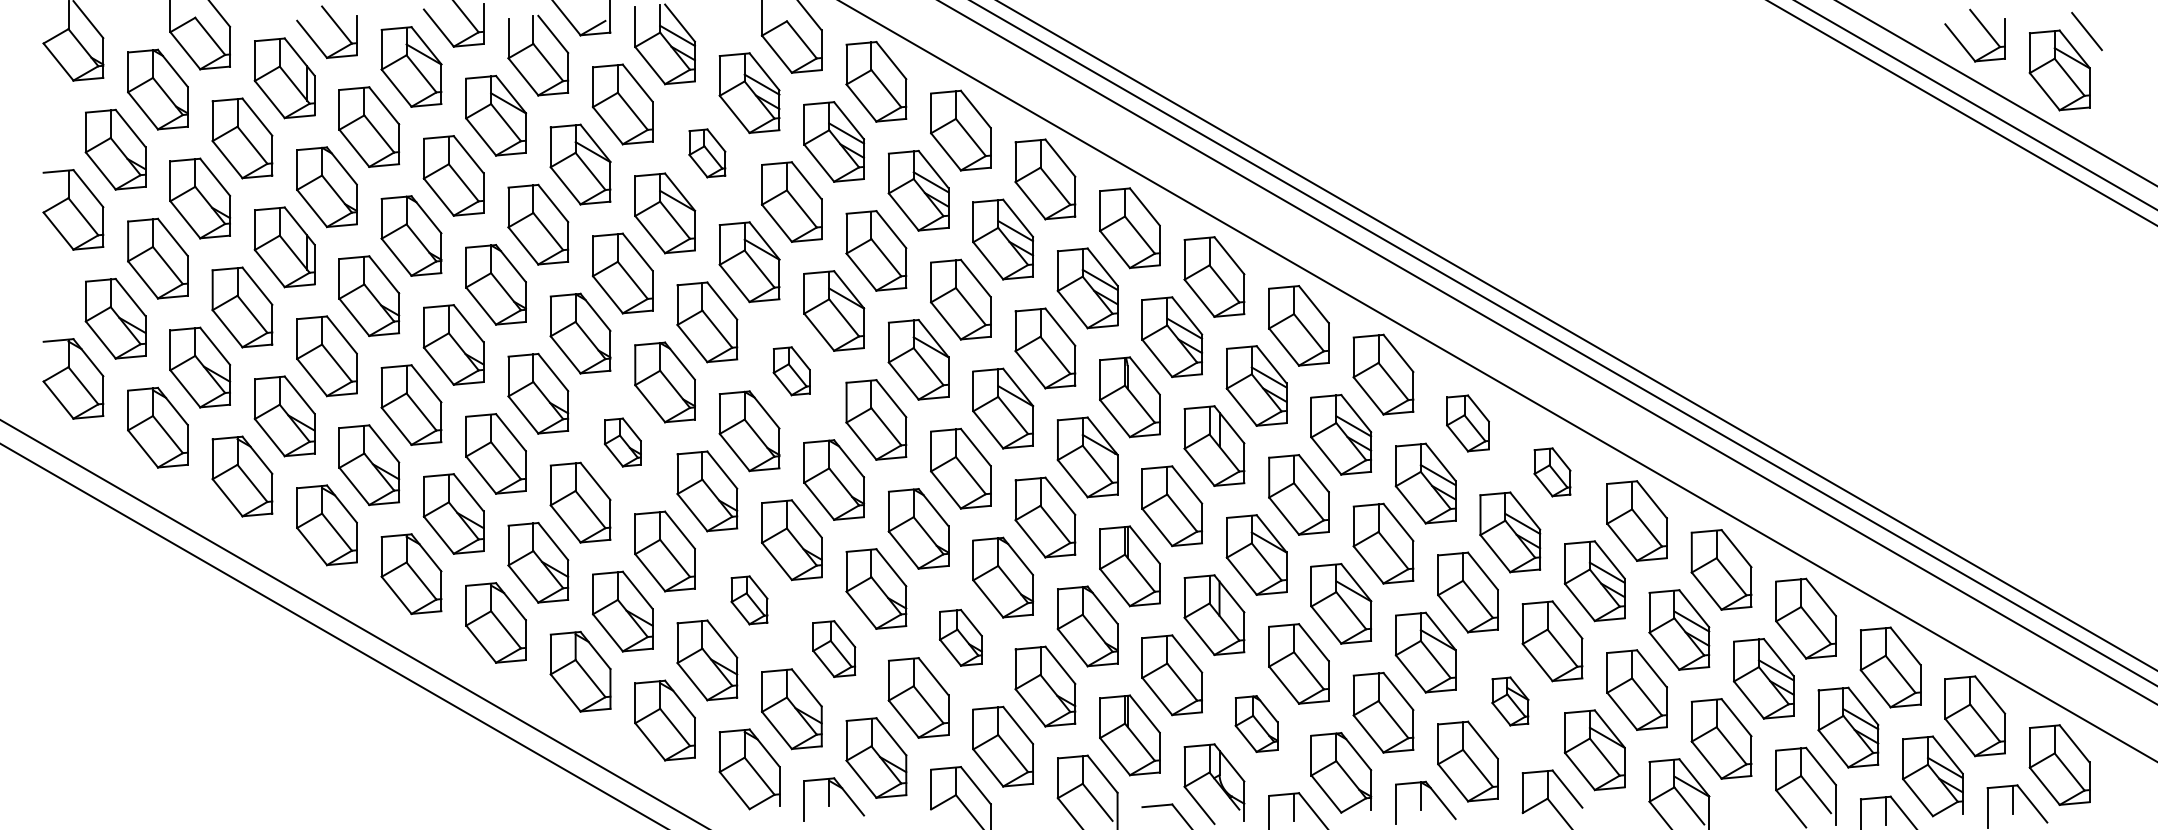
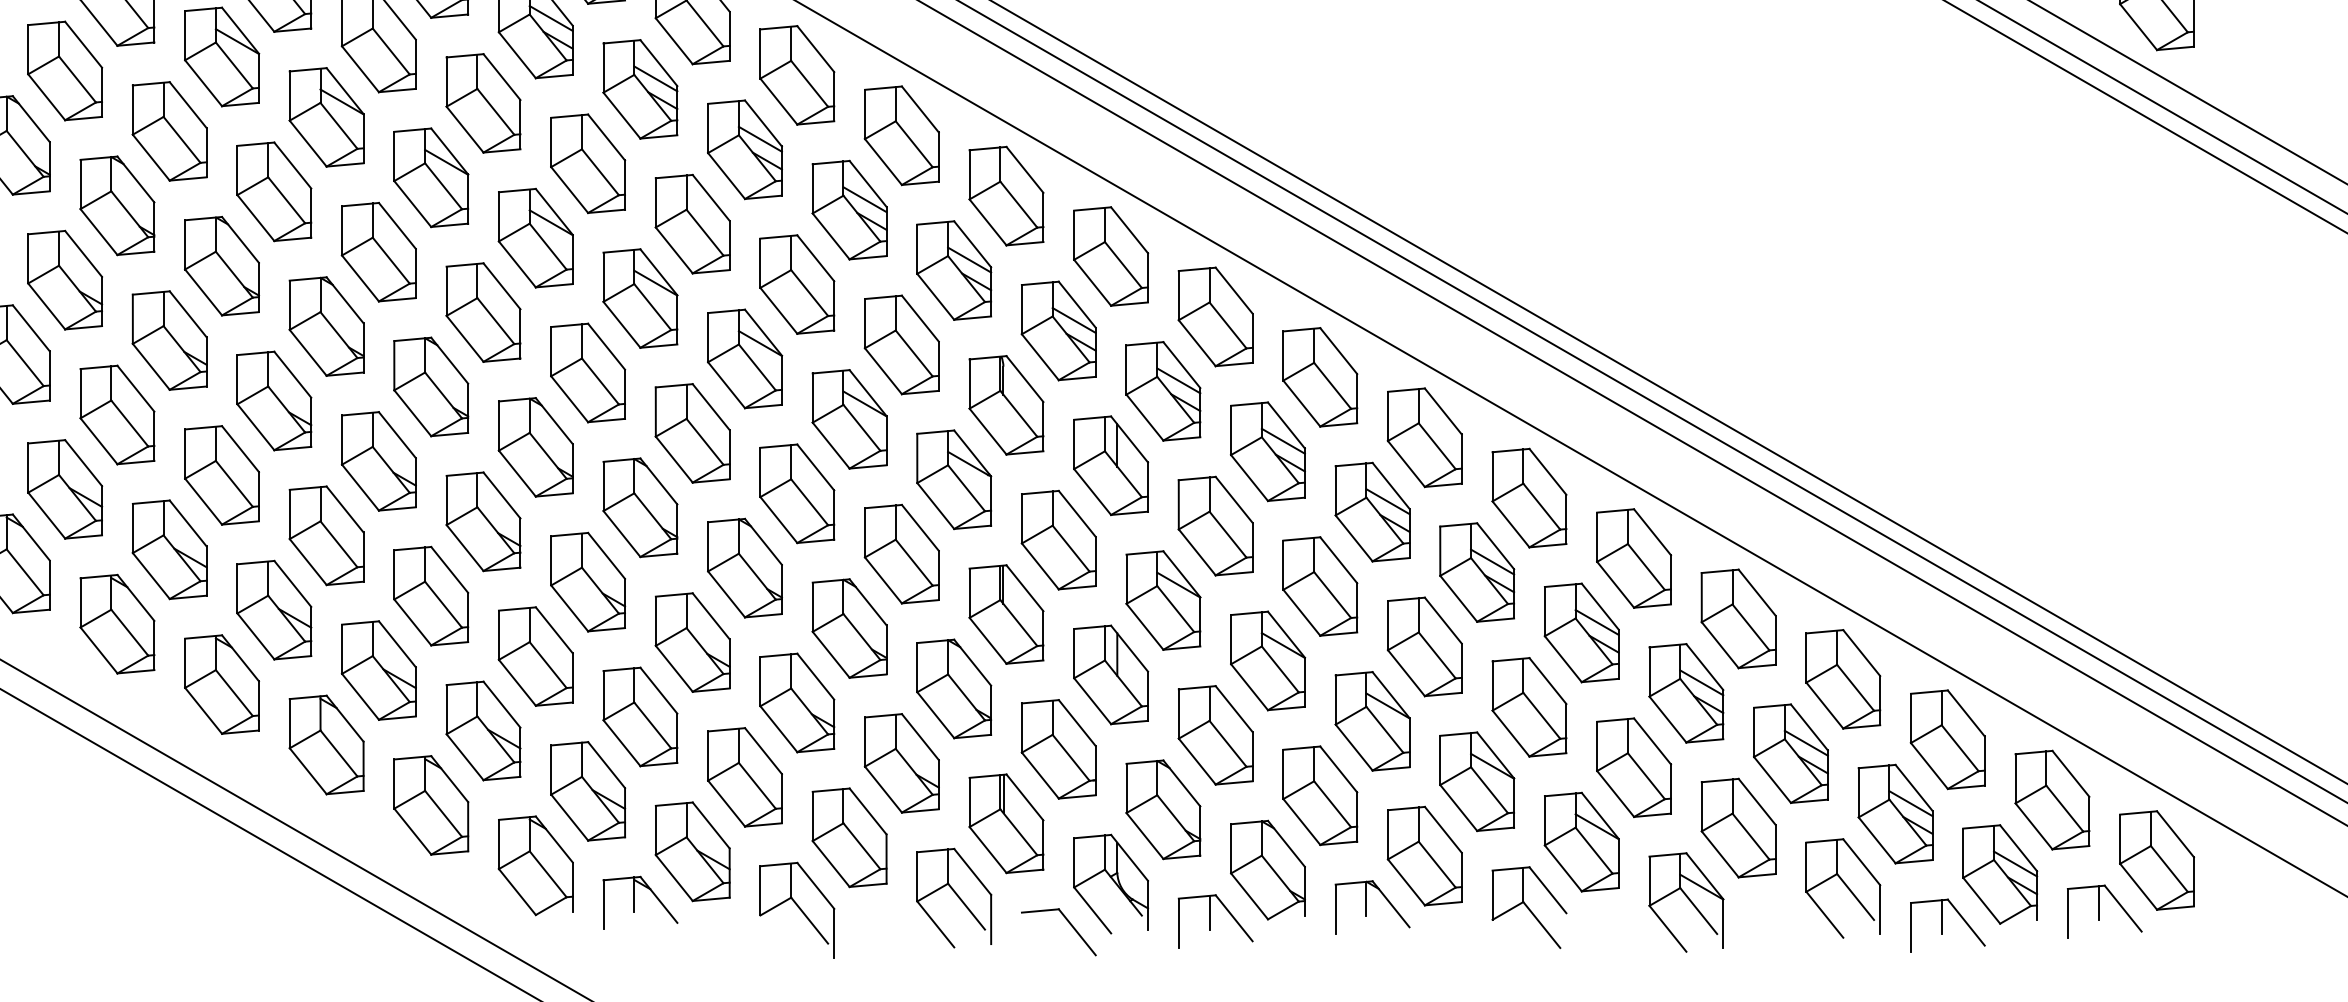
part: (707, 153) -> (483, 103), size x1.67
part: (791, 371) -> (587, 373), size x1.67
part: (1467, 423) -> (1424, 437), size x1.43
part: (622, 442) -> (378, 461), size x1.67
part: (1552, 472) -> (1529, 498), size x1.67
part: (749, 600) -> (535, 656), size x1.67
part: (960, 637) -> (796, 702), size x1.43
part: (834, 648) -> (640, 716), size x1.43
part: (1510, 701) -> (1477, 781), size x1.67
part: (1256, 723) -> (1163, 809), size x1.43

